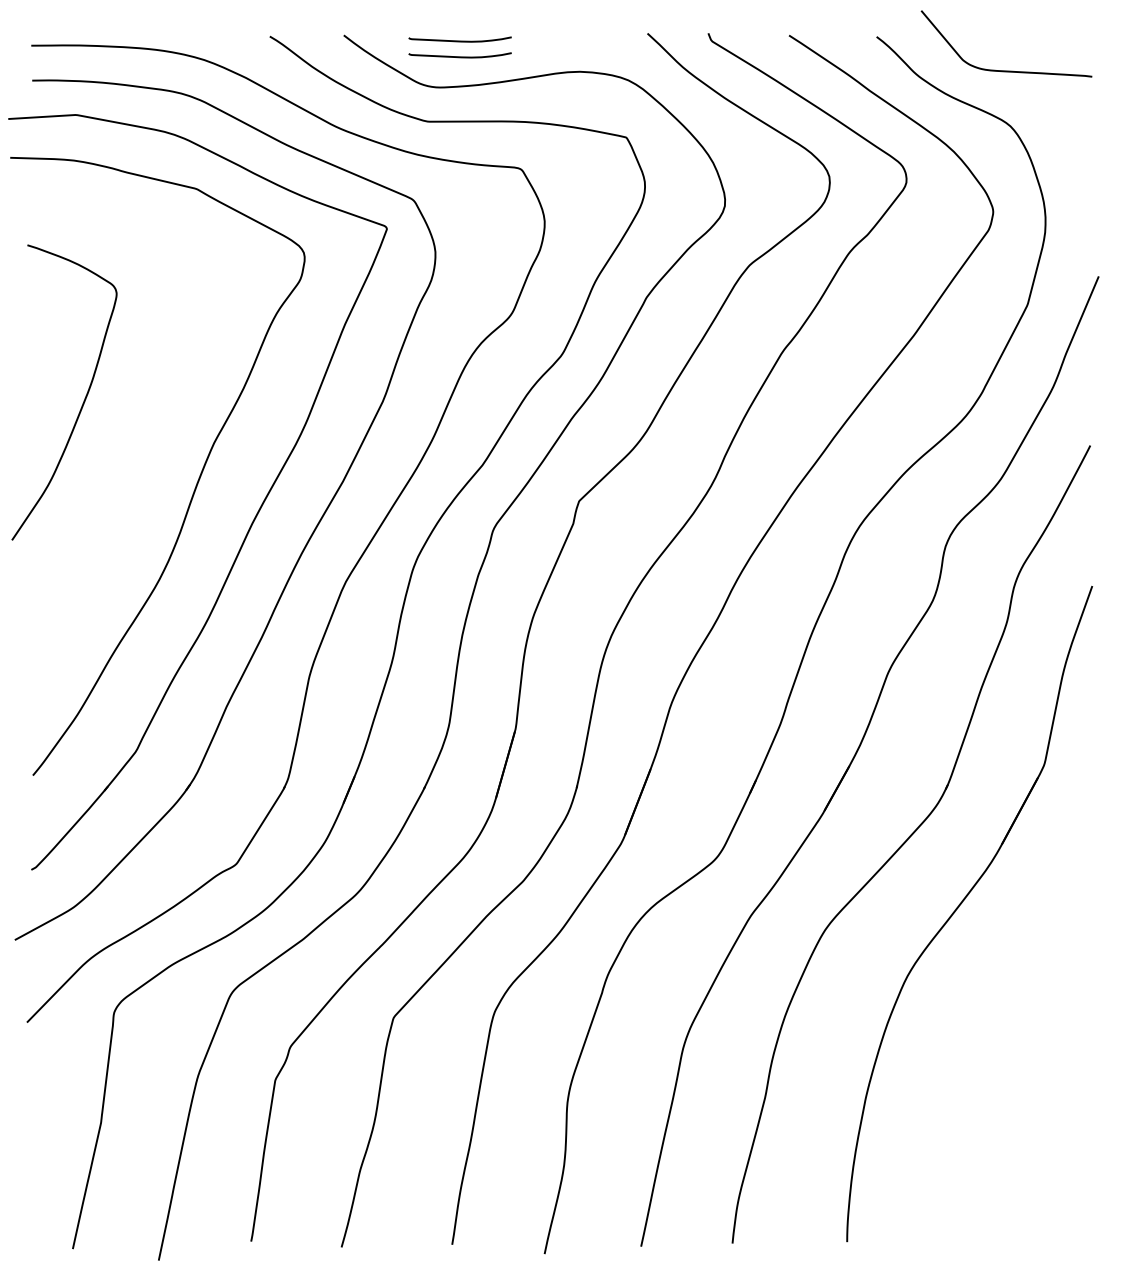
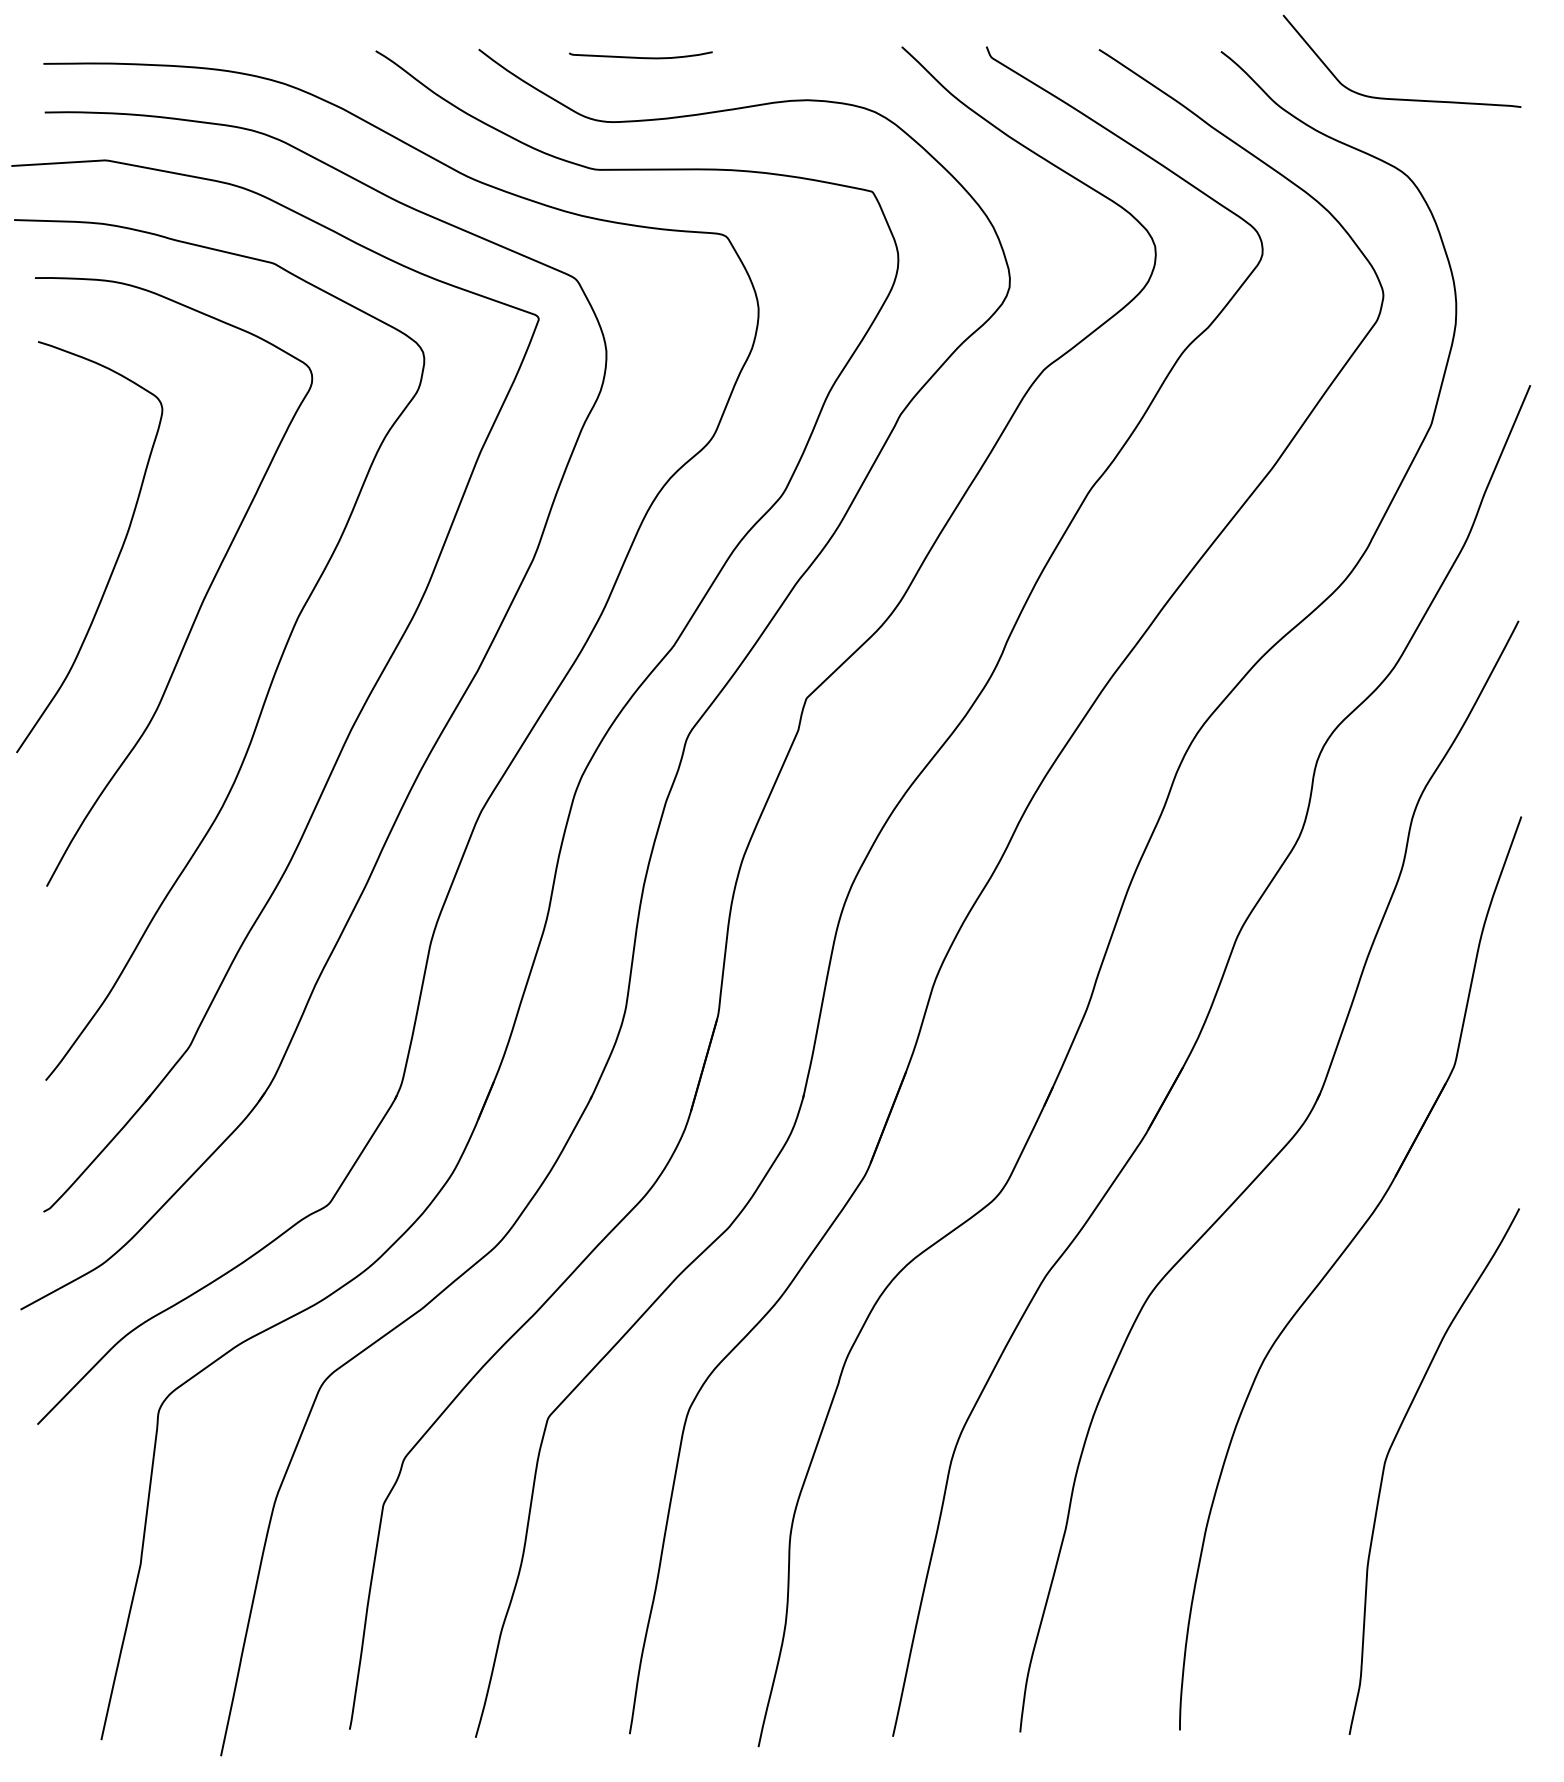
curve: (459, 56) -> (640, 79), removed
curve: (146, 427) -> (204, 595), added
curve: (996, 1044) -> (1388, 1455), added

